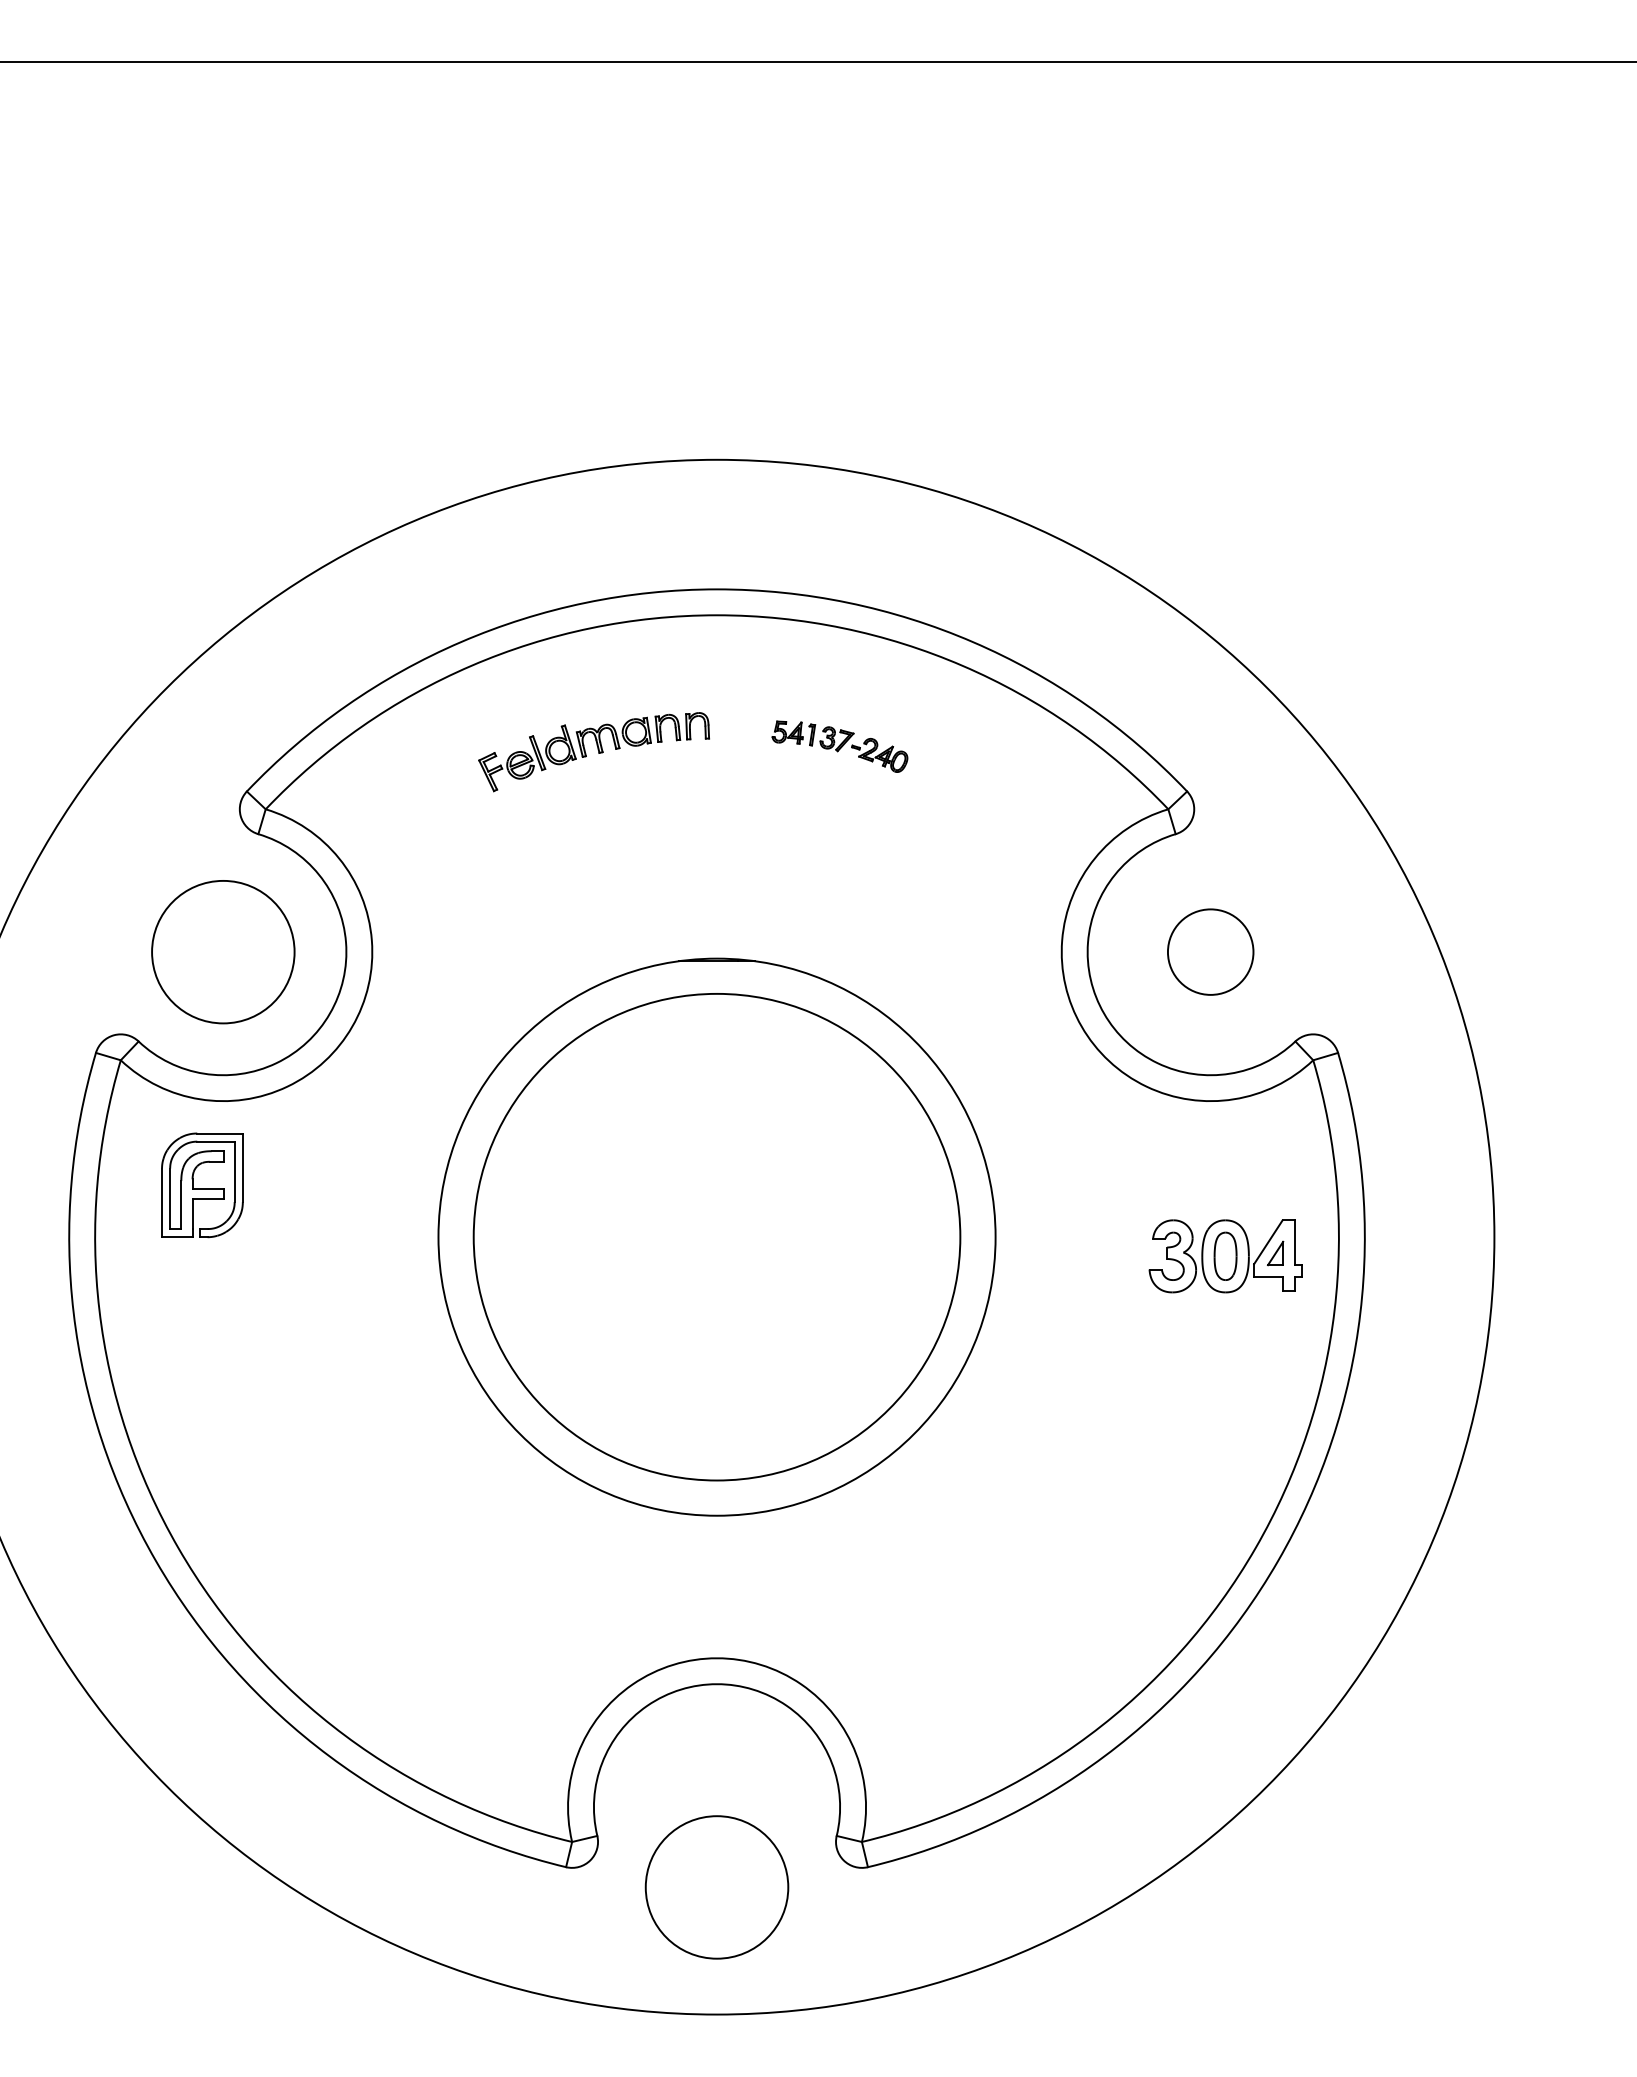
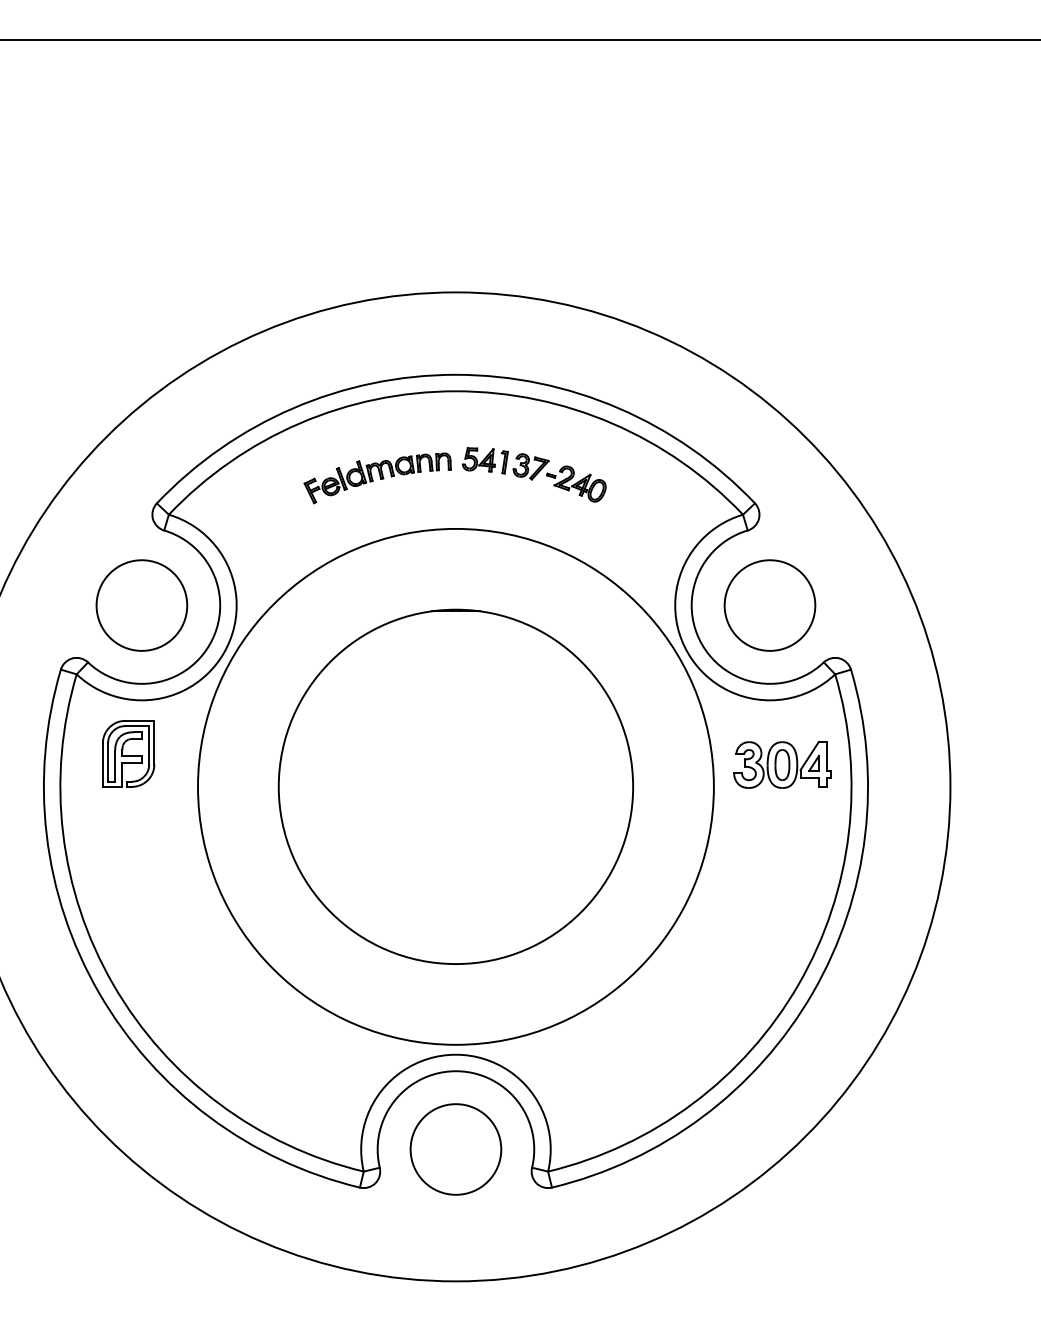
part: (838, 746) -> (533, 474), size x1.67
circle: (1209, 952) -> (769, 605), size x1.67
circle: (716, 1236) -> (455, 786), size x1.67
part: (1225, 1255) -> (782, 764), moved
circle: (716, 1887) -> (455, 1149), moved

